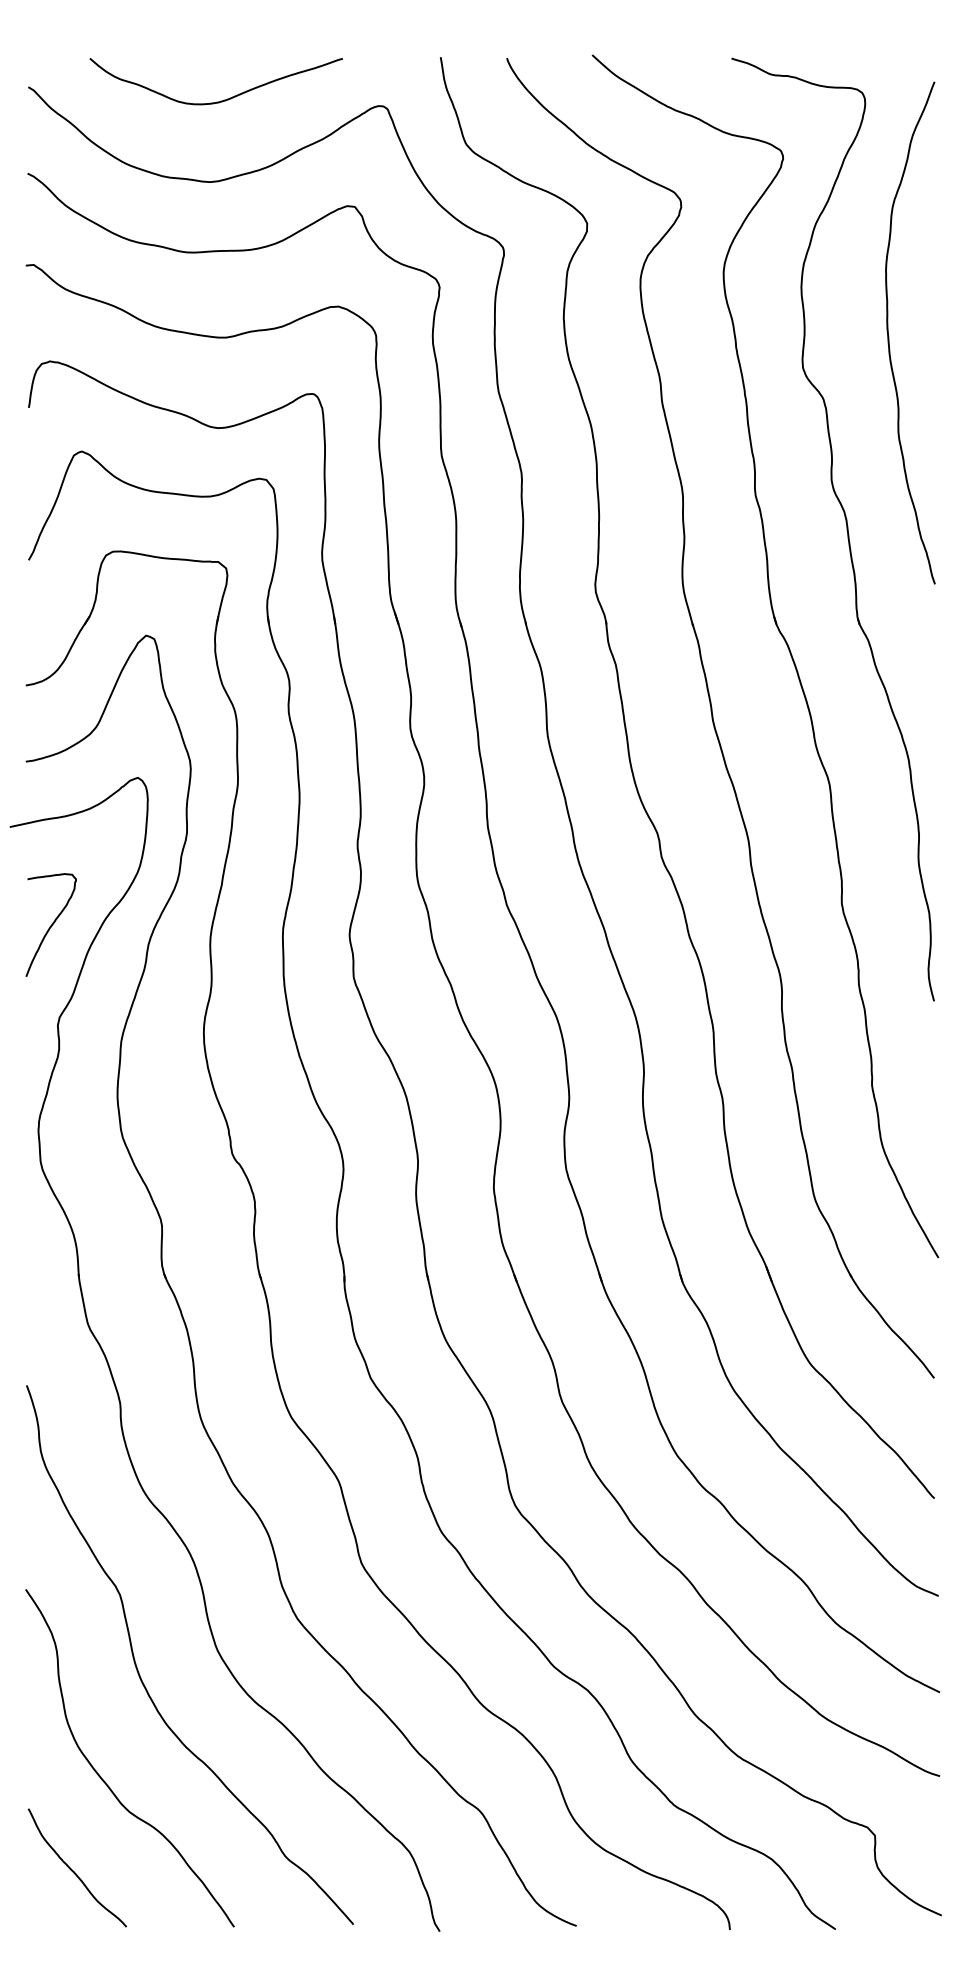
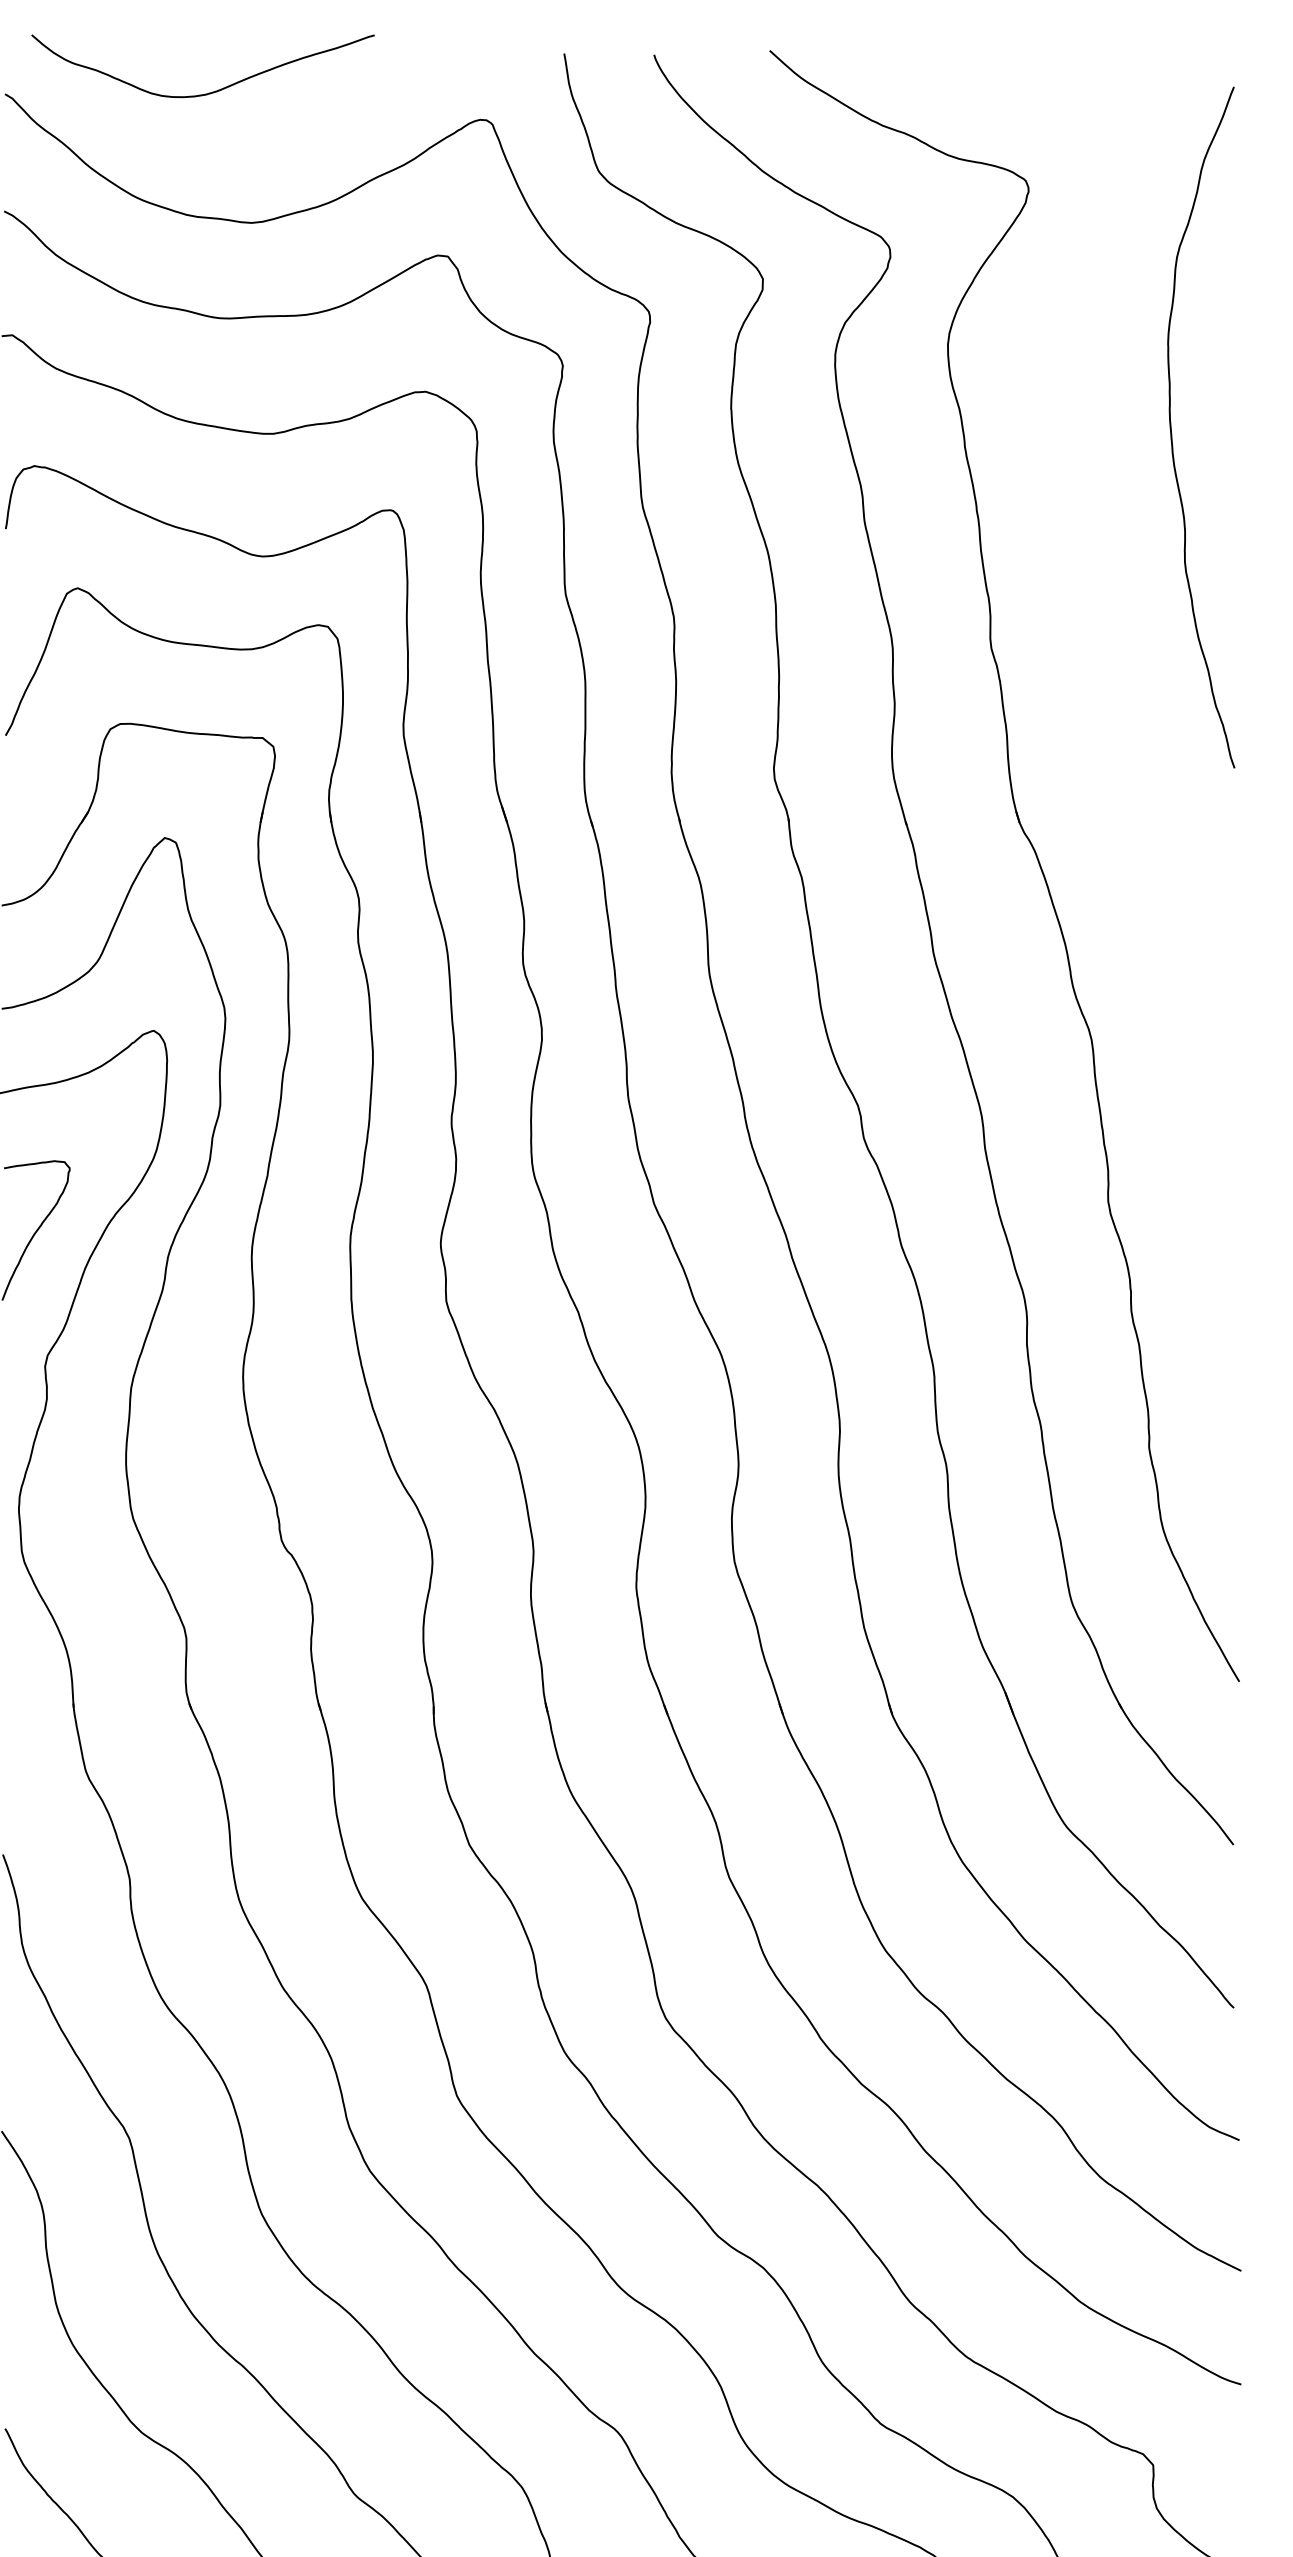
curve: (220, 100) -> (208, 91), moved
part: (846, 529) -> (1114, 693), removed

